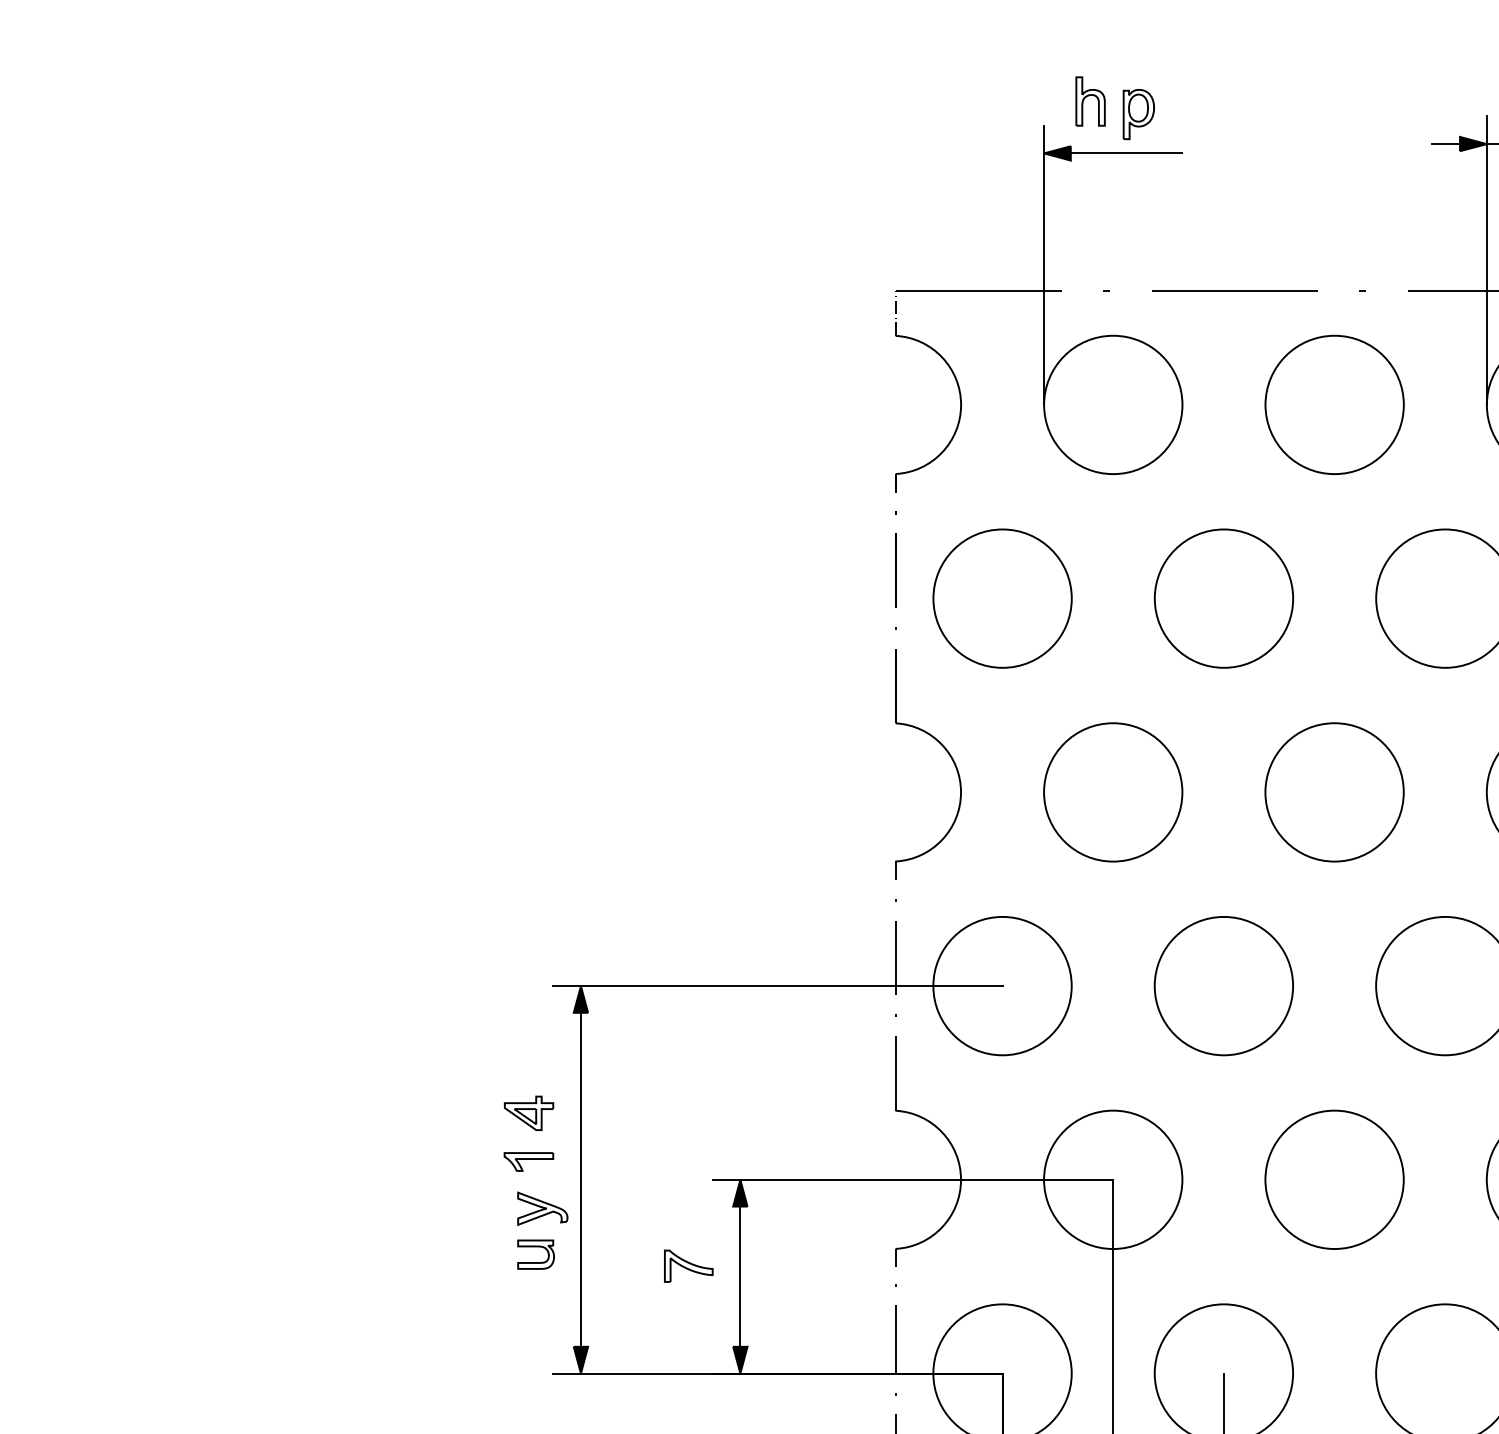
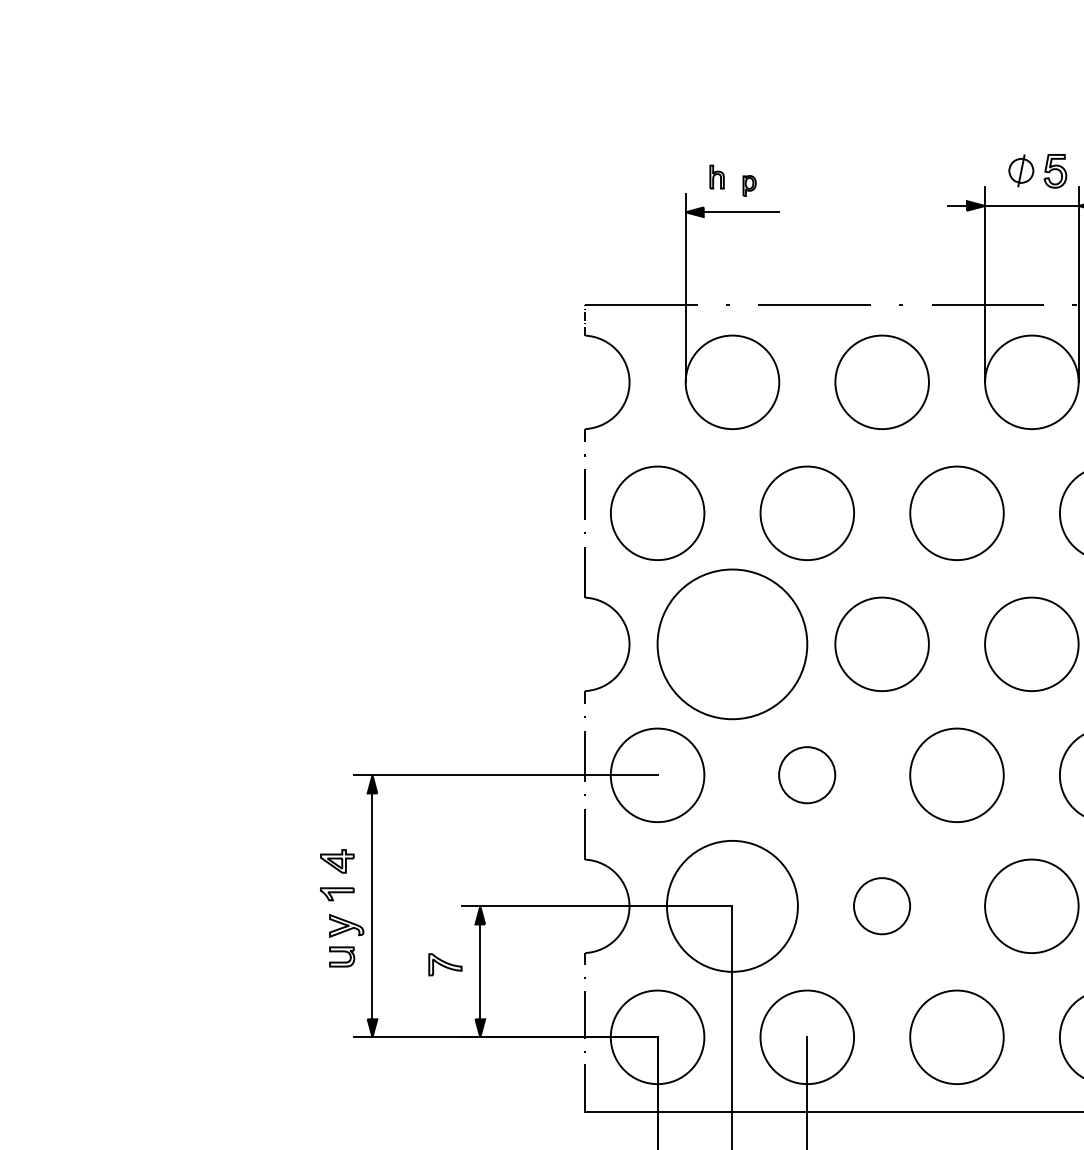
part: (1089, 100) -> (716, 176), size x0.7
part: (1138, 113) -> (749, 185), size x0.6
circle: (1113, 792) -> (732, 644), size x1.6
circle: (1222, 984) -> (806, 774), size x0.6
circle: (1333, 1178) -> (881, 905), size x0.6
circle: (1113, 1180) -> (732, 906), size x1.4

